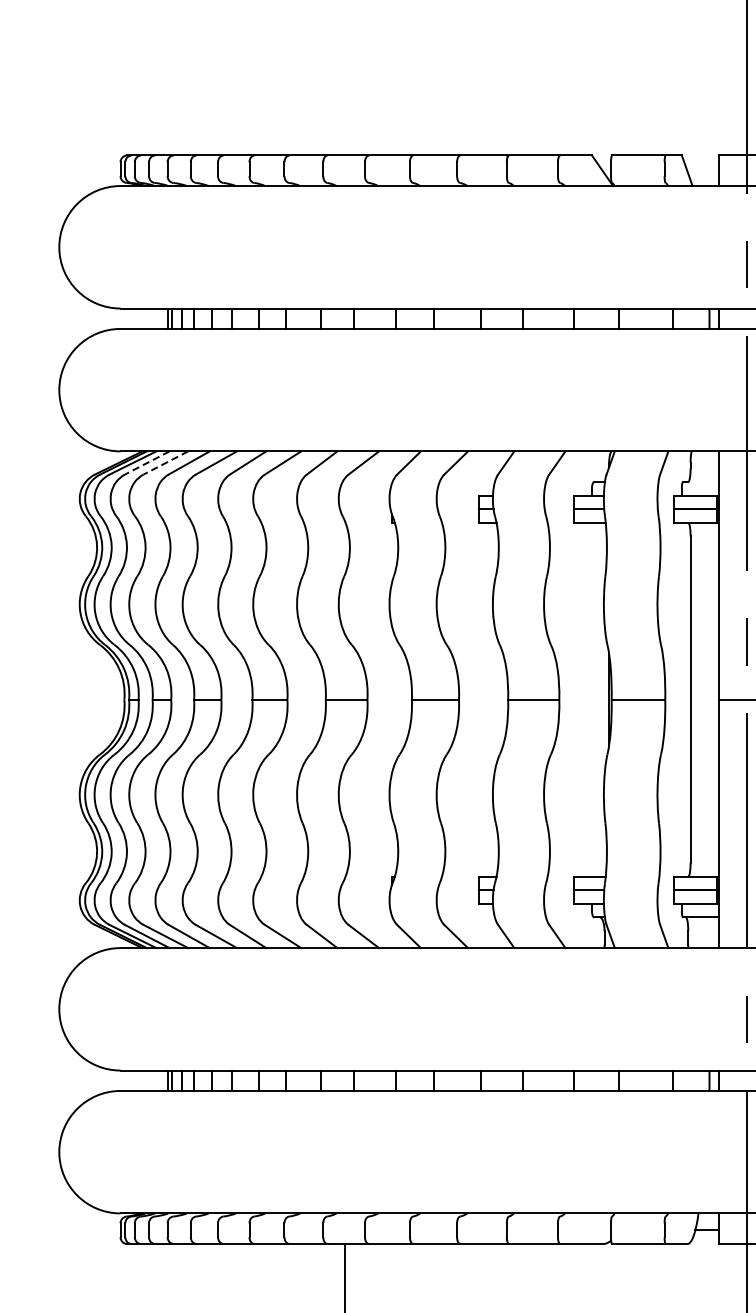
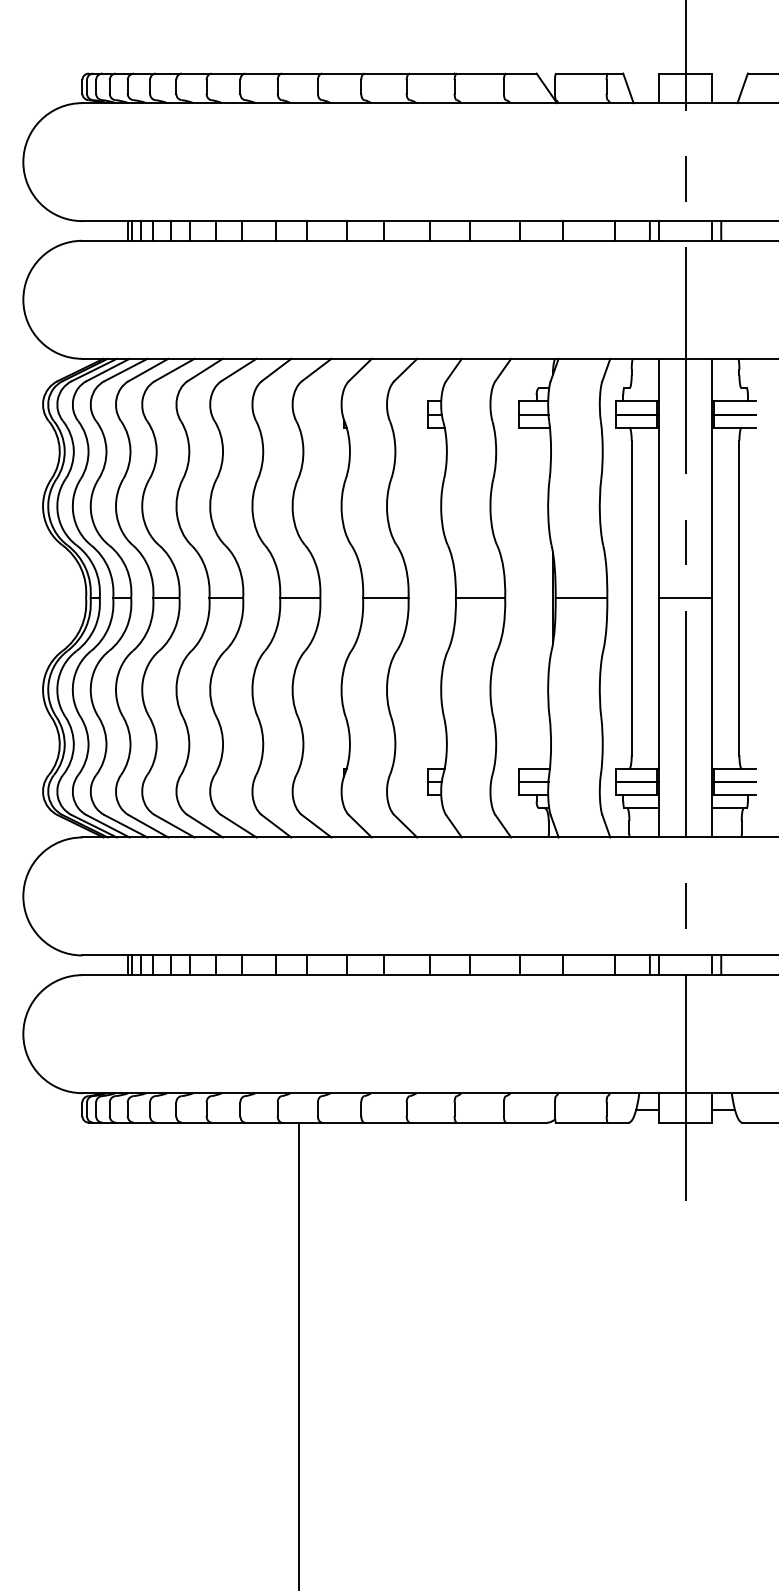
line: (146, 463) -> (107, 370), dashed -> solid
line: (165, 463) -> (125, 370), dashed -> solid

